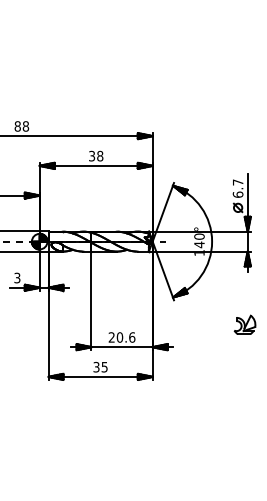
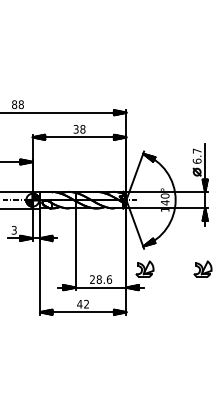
part: (174, 324) -> (144, 268), added
text: (119, 337) -> (98, 279), 20.6 -> 28.6
text: (100, 366) -> (83, 303), 35 -> 42

